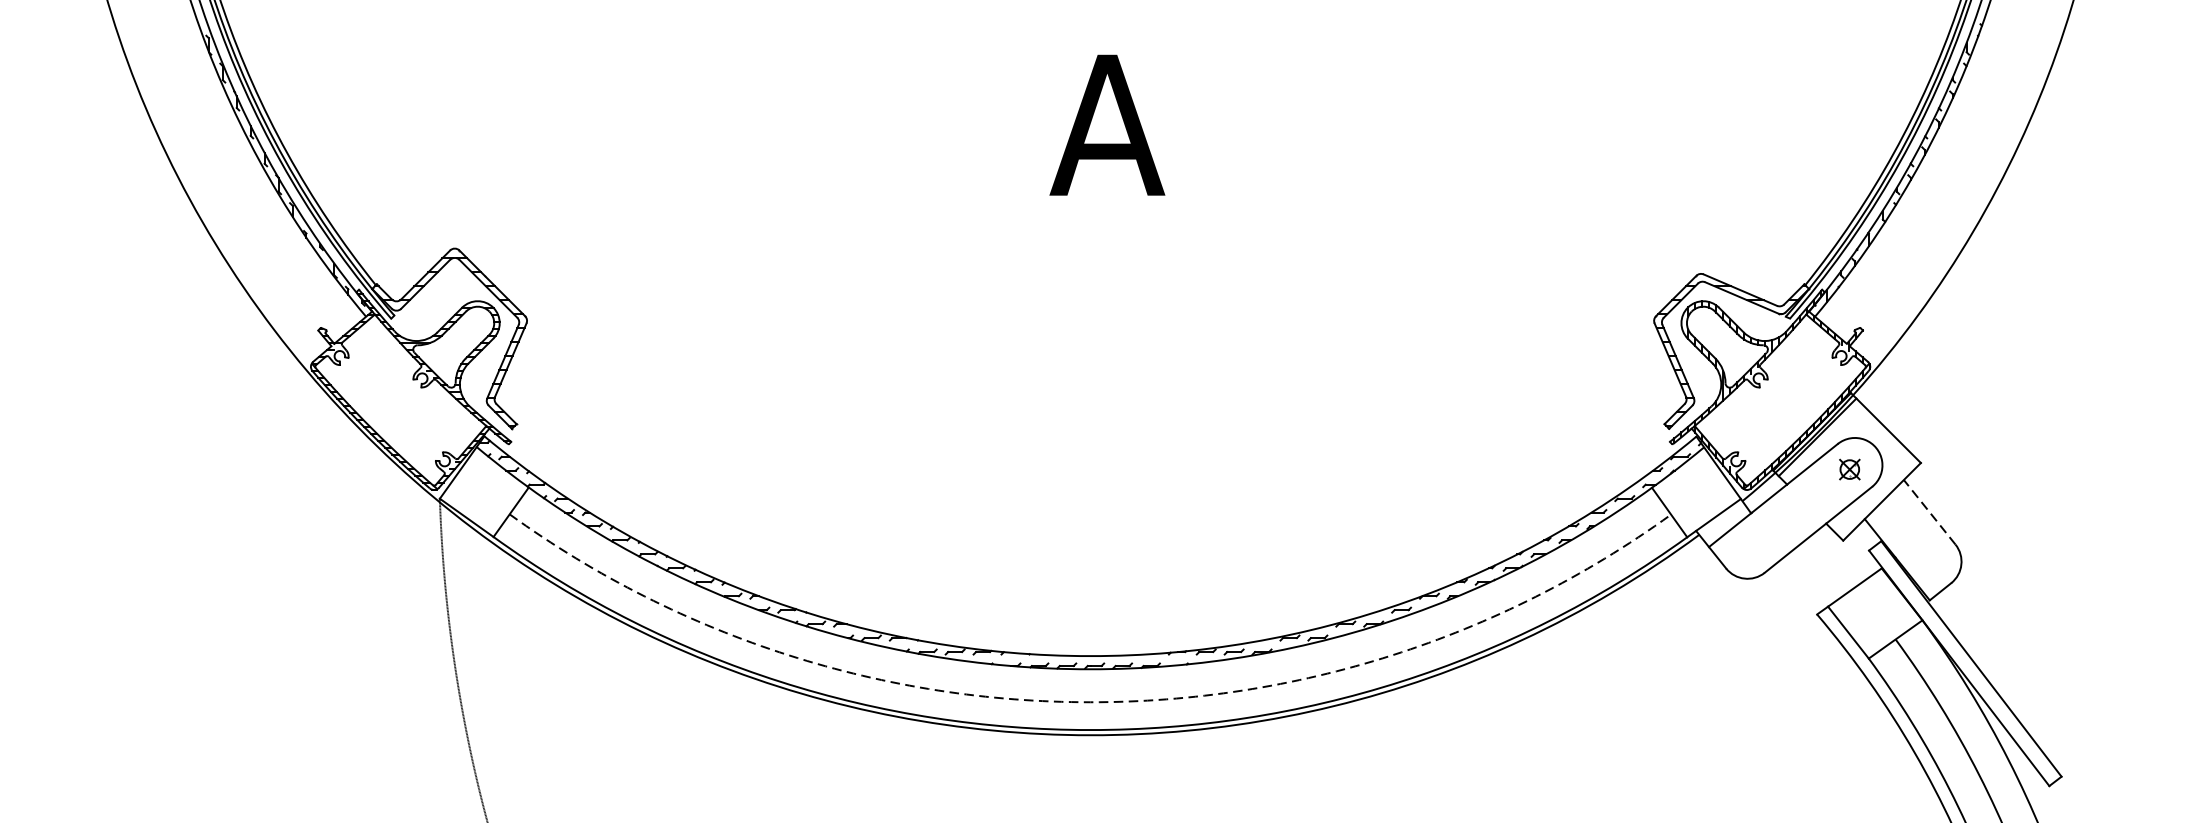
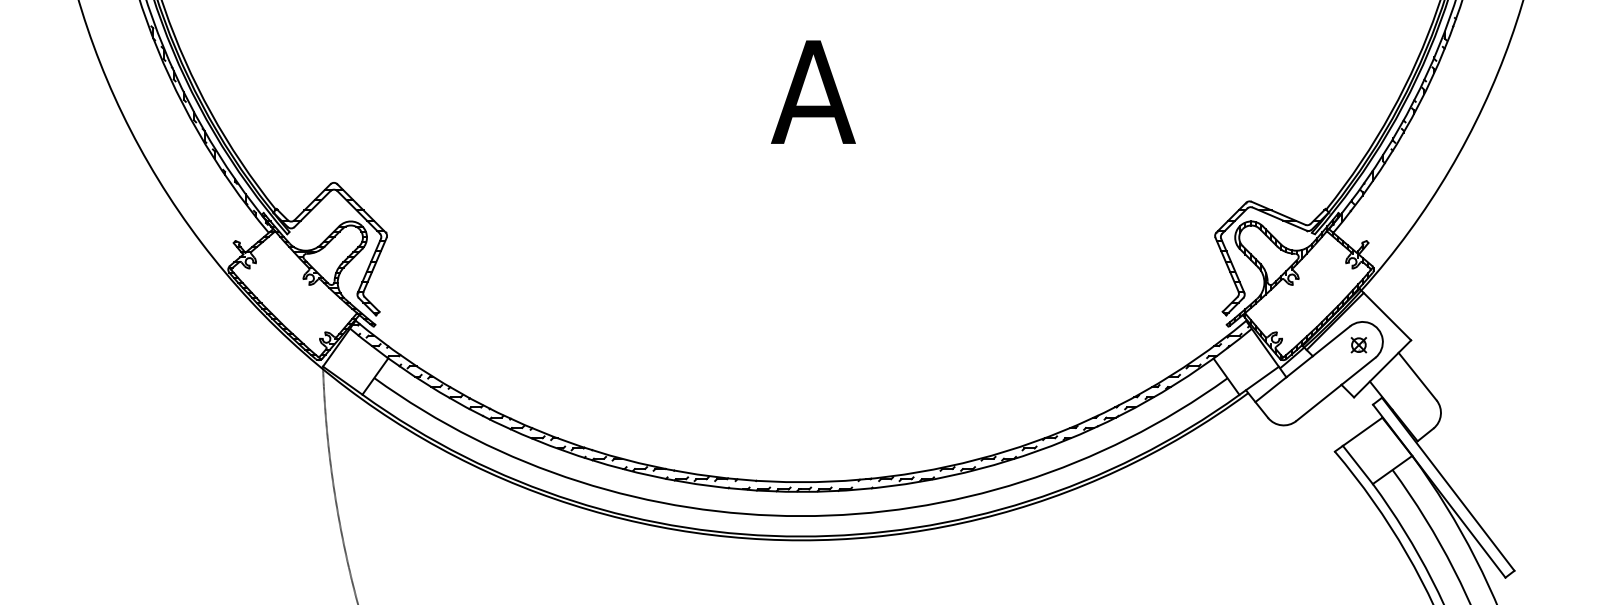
line: (1929, 512) -> (1417, 376), dashed -> solid
arc: (1089, 702) -> (800, 516), dashed -> solid

